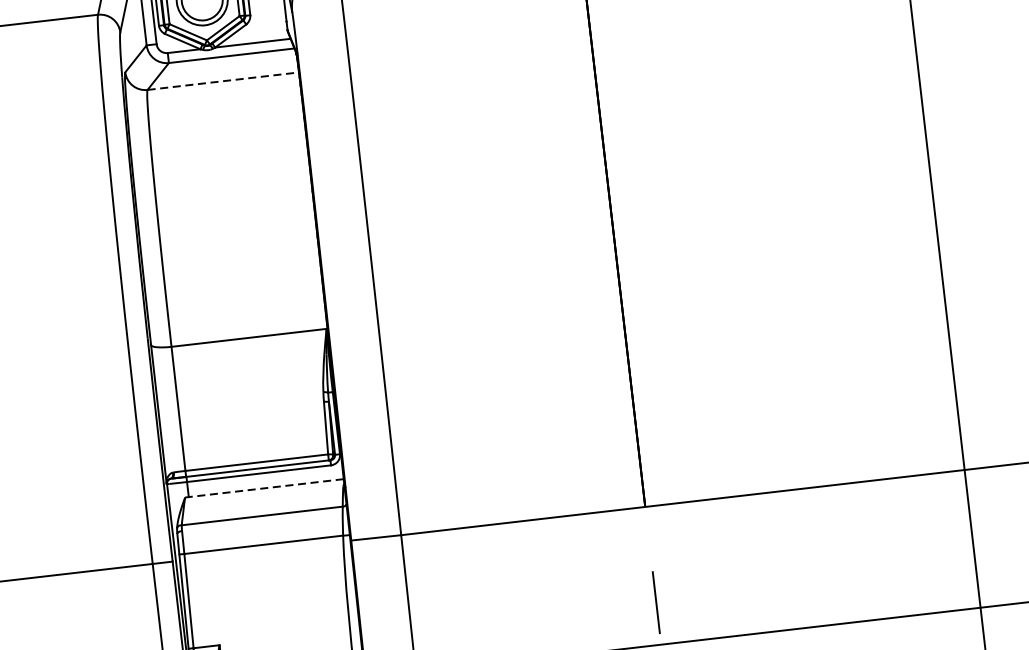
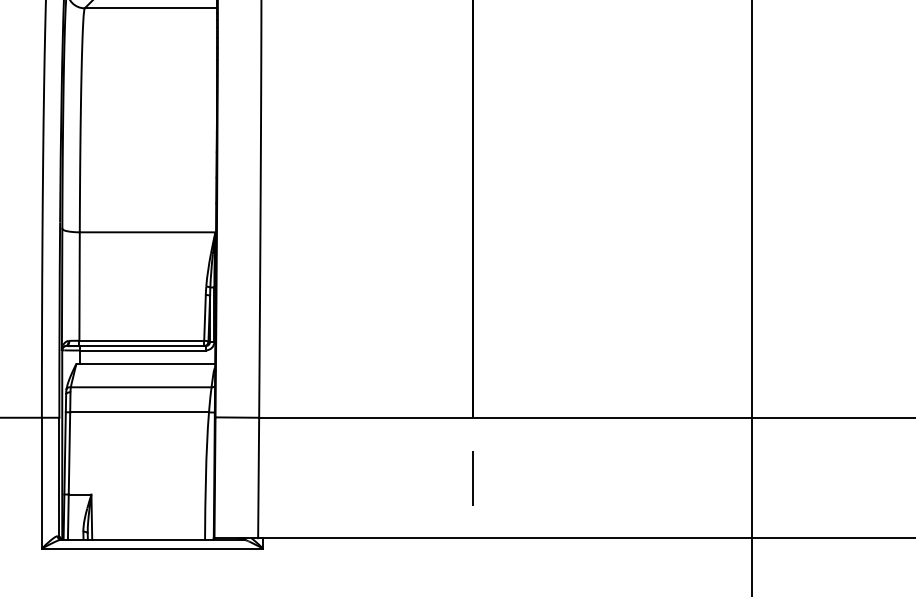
line: (223, 81) -> (151, 8), dashed -> solid
line: (264, 488) -> (145, 363), dashed -> solid
line: (656, 602) -> (472, 478), moved

